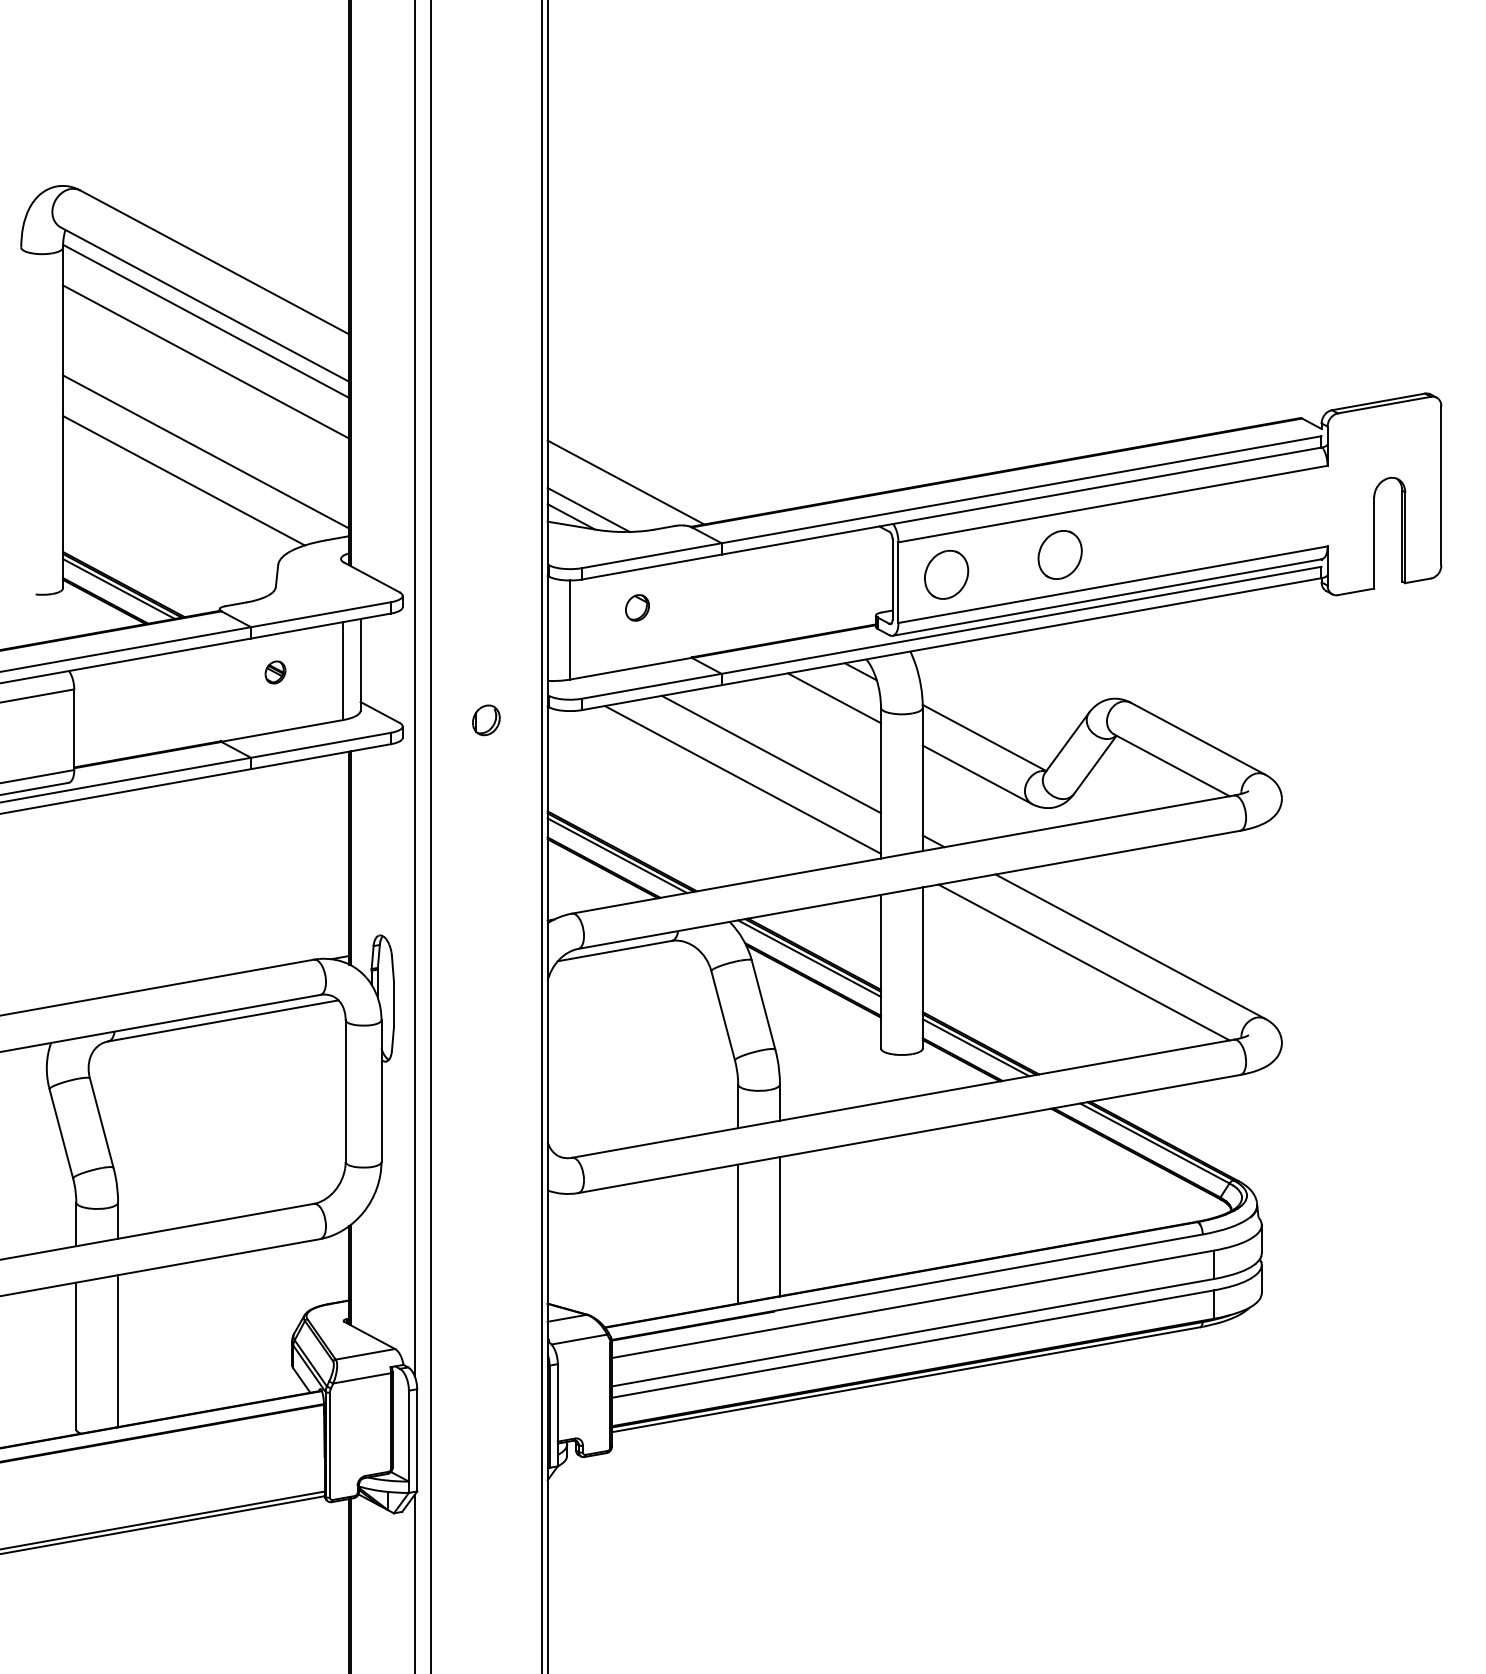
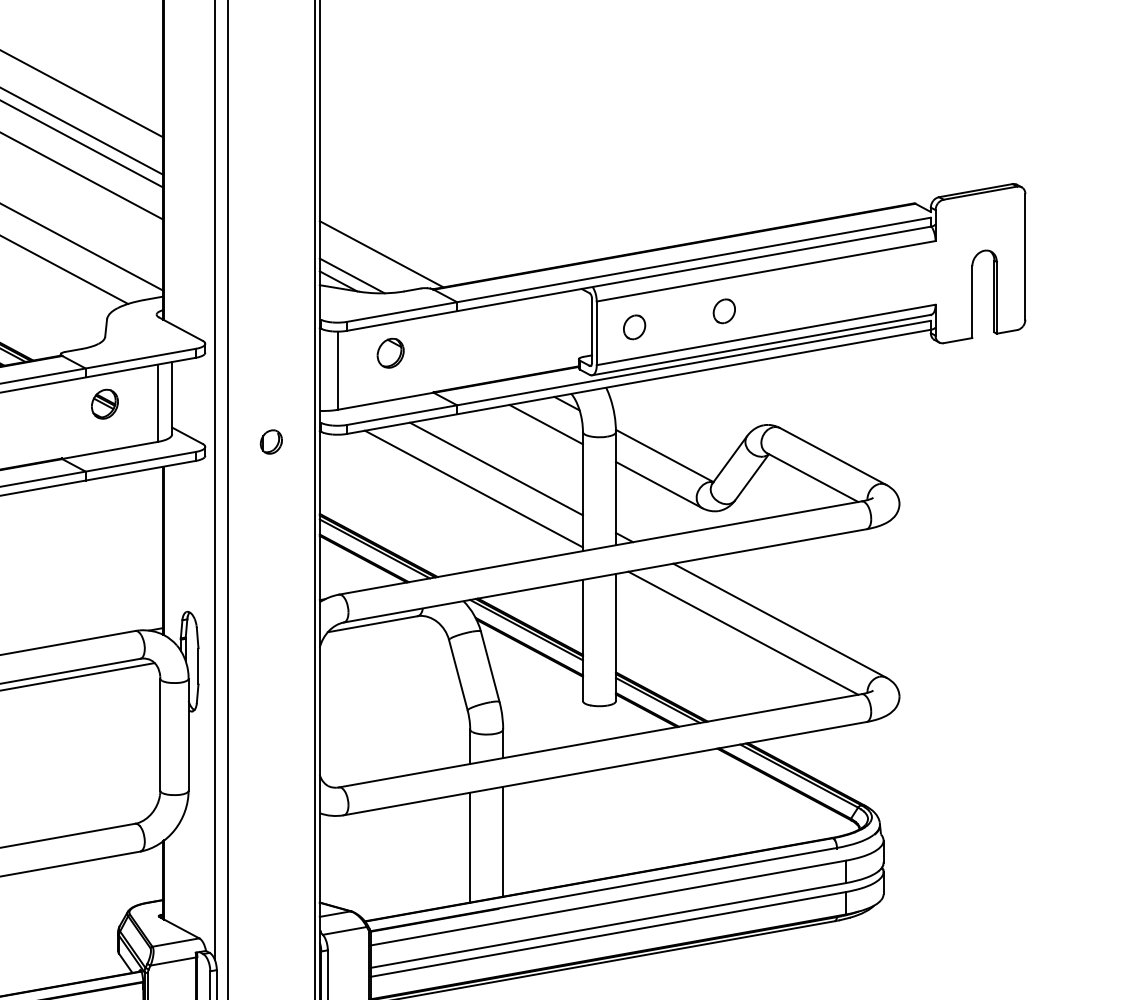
part: (1059, 554) -> (723, 311), size x0.62
part: (945, 575) -> (633, 327), size x0.62
part: (637, 607) -> (390, 352), size x1.43
part: (275, 672) -> (104, 404), size x1.67

